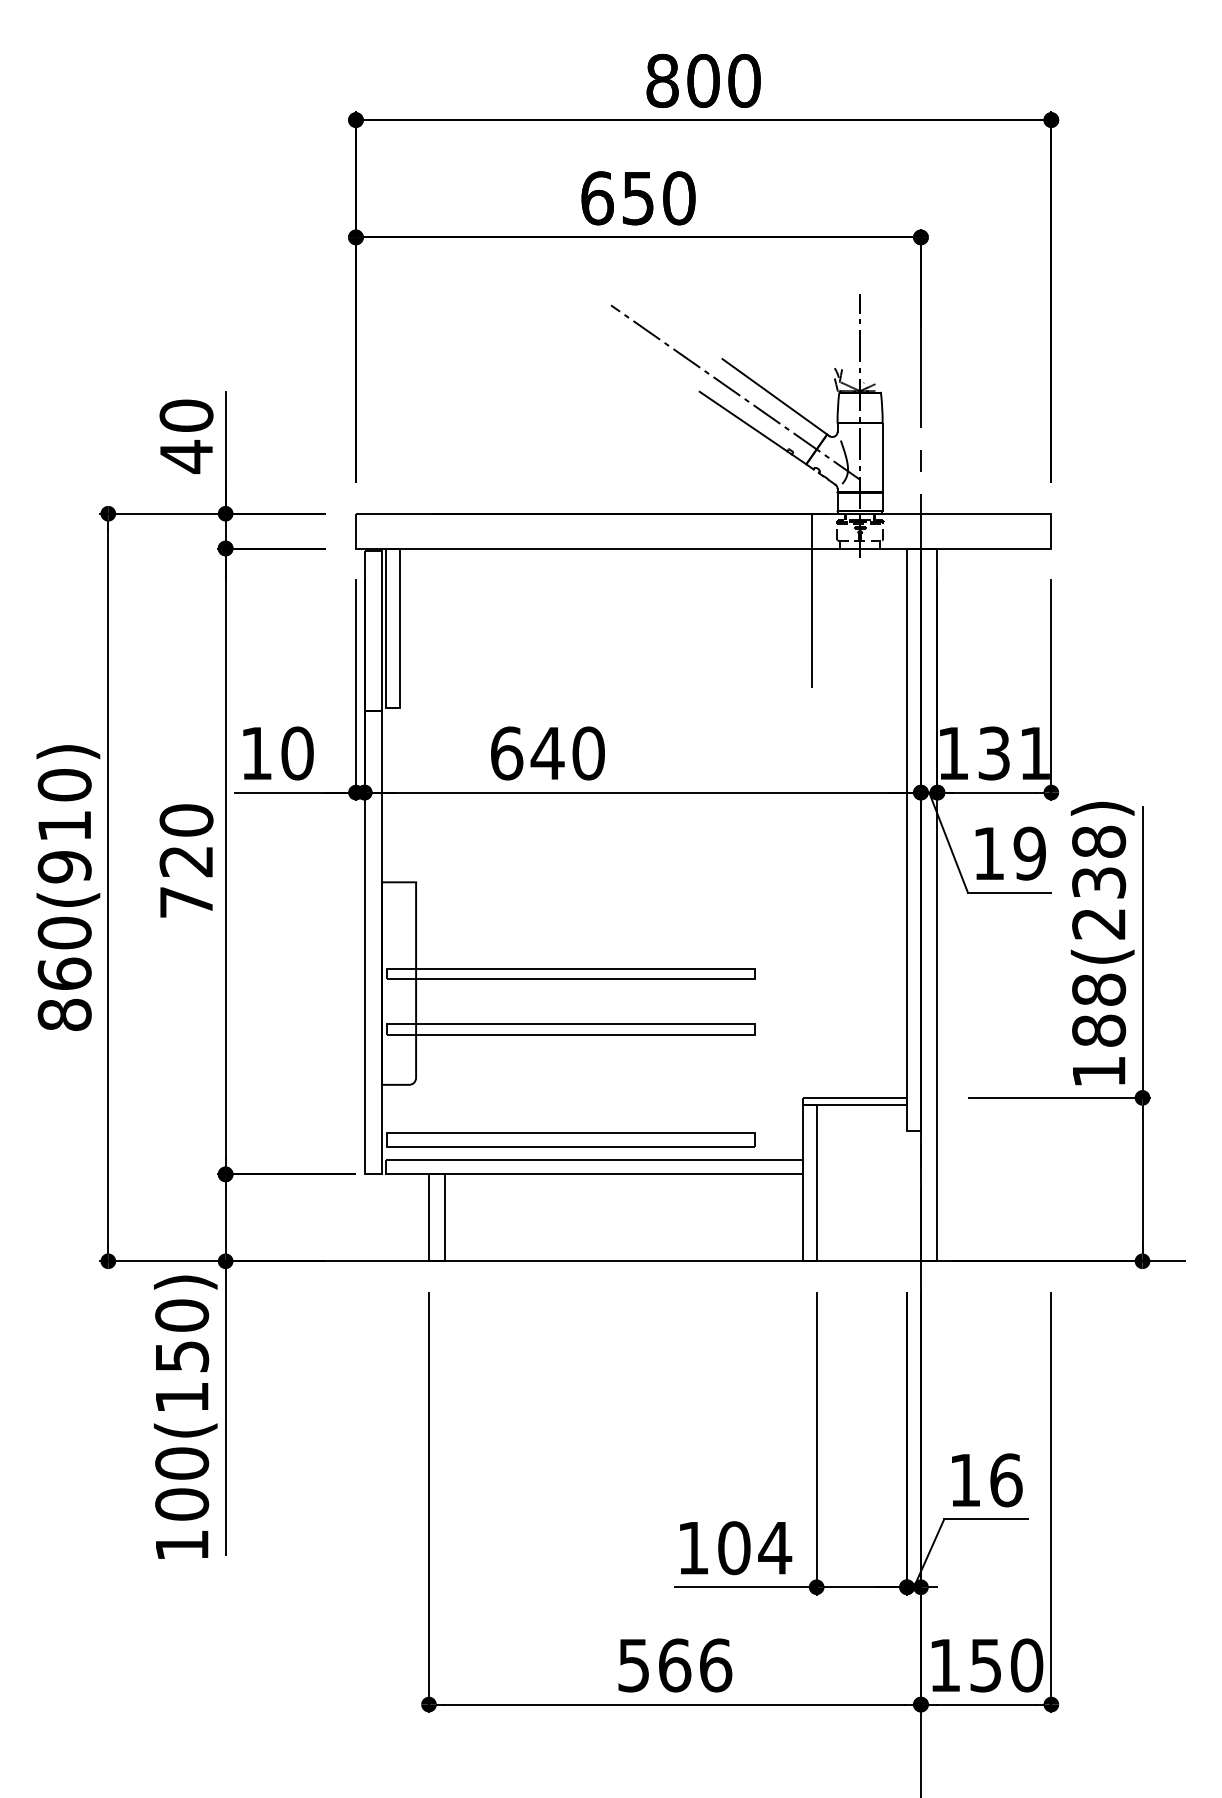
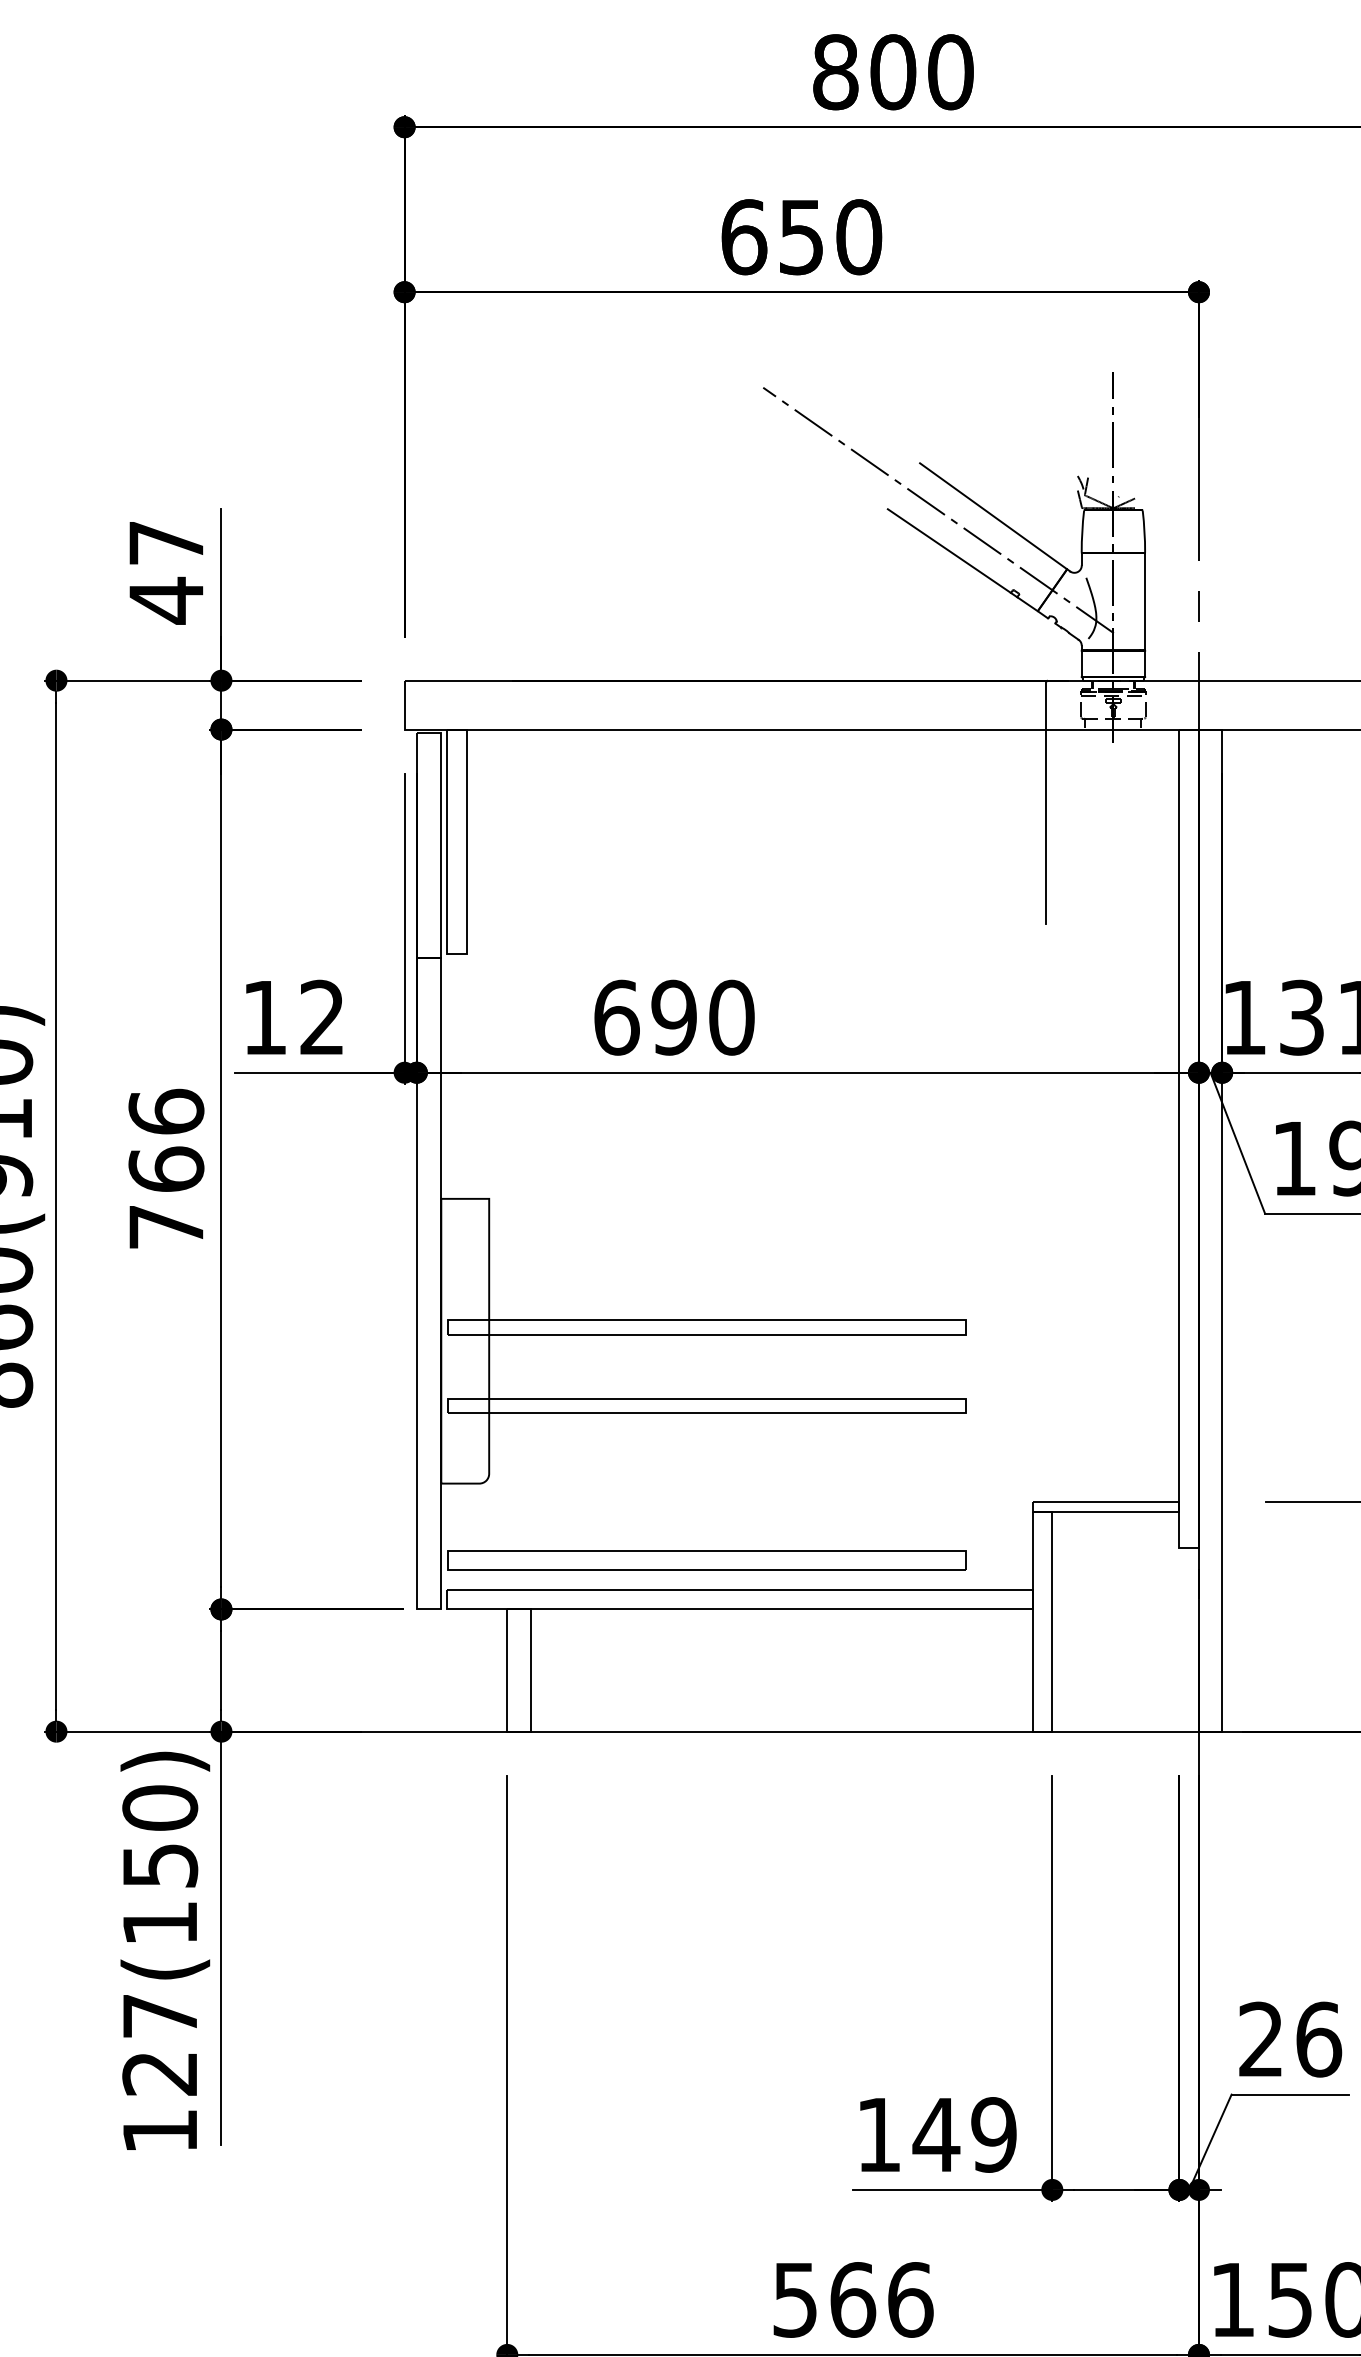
text: (186, 415) -> (166, 542), 40 -> 47
text: (297, 753) -> (322, 1017), 10 -> 12
text: (547, 753) -> (673, 1017), 640 -> 690
text: (186, 840) -> (166, 1140), 720 -> 766
text: (964, 1479) -> (1260, 2038), 16 -> 26
text: (182, 1483) -> (160, 2044), 100(150) -> 127(150)
text: (754, 1548) -> (964, 2135), 104 -> 149

